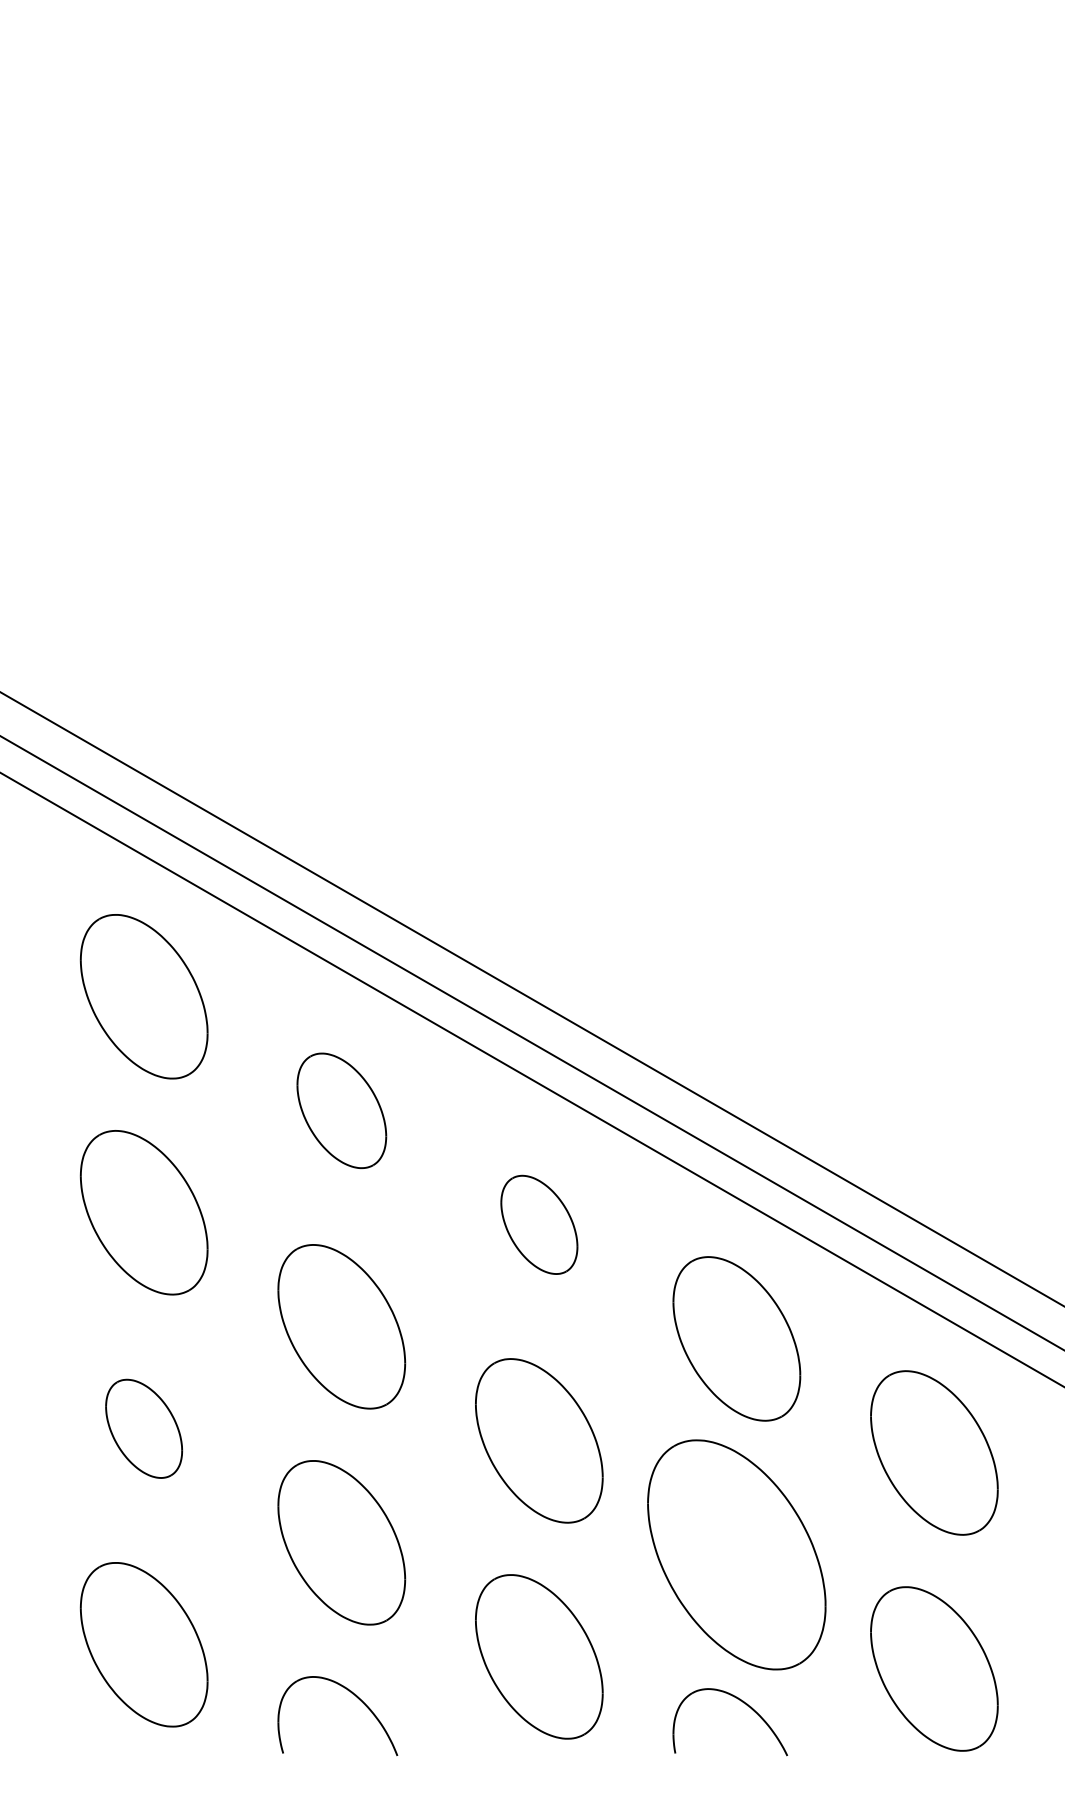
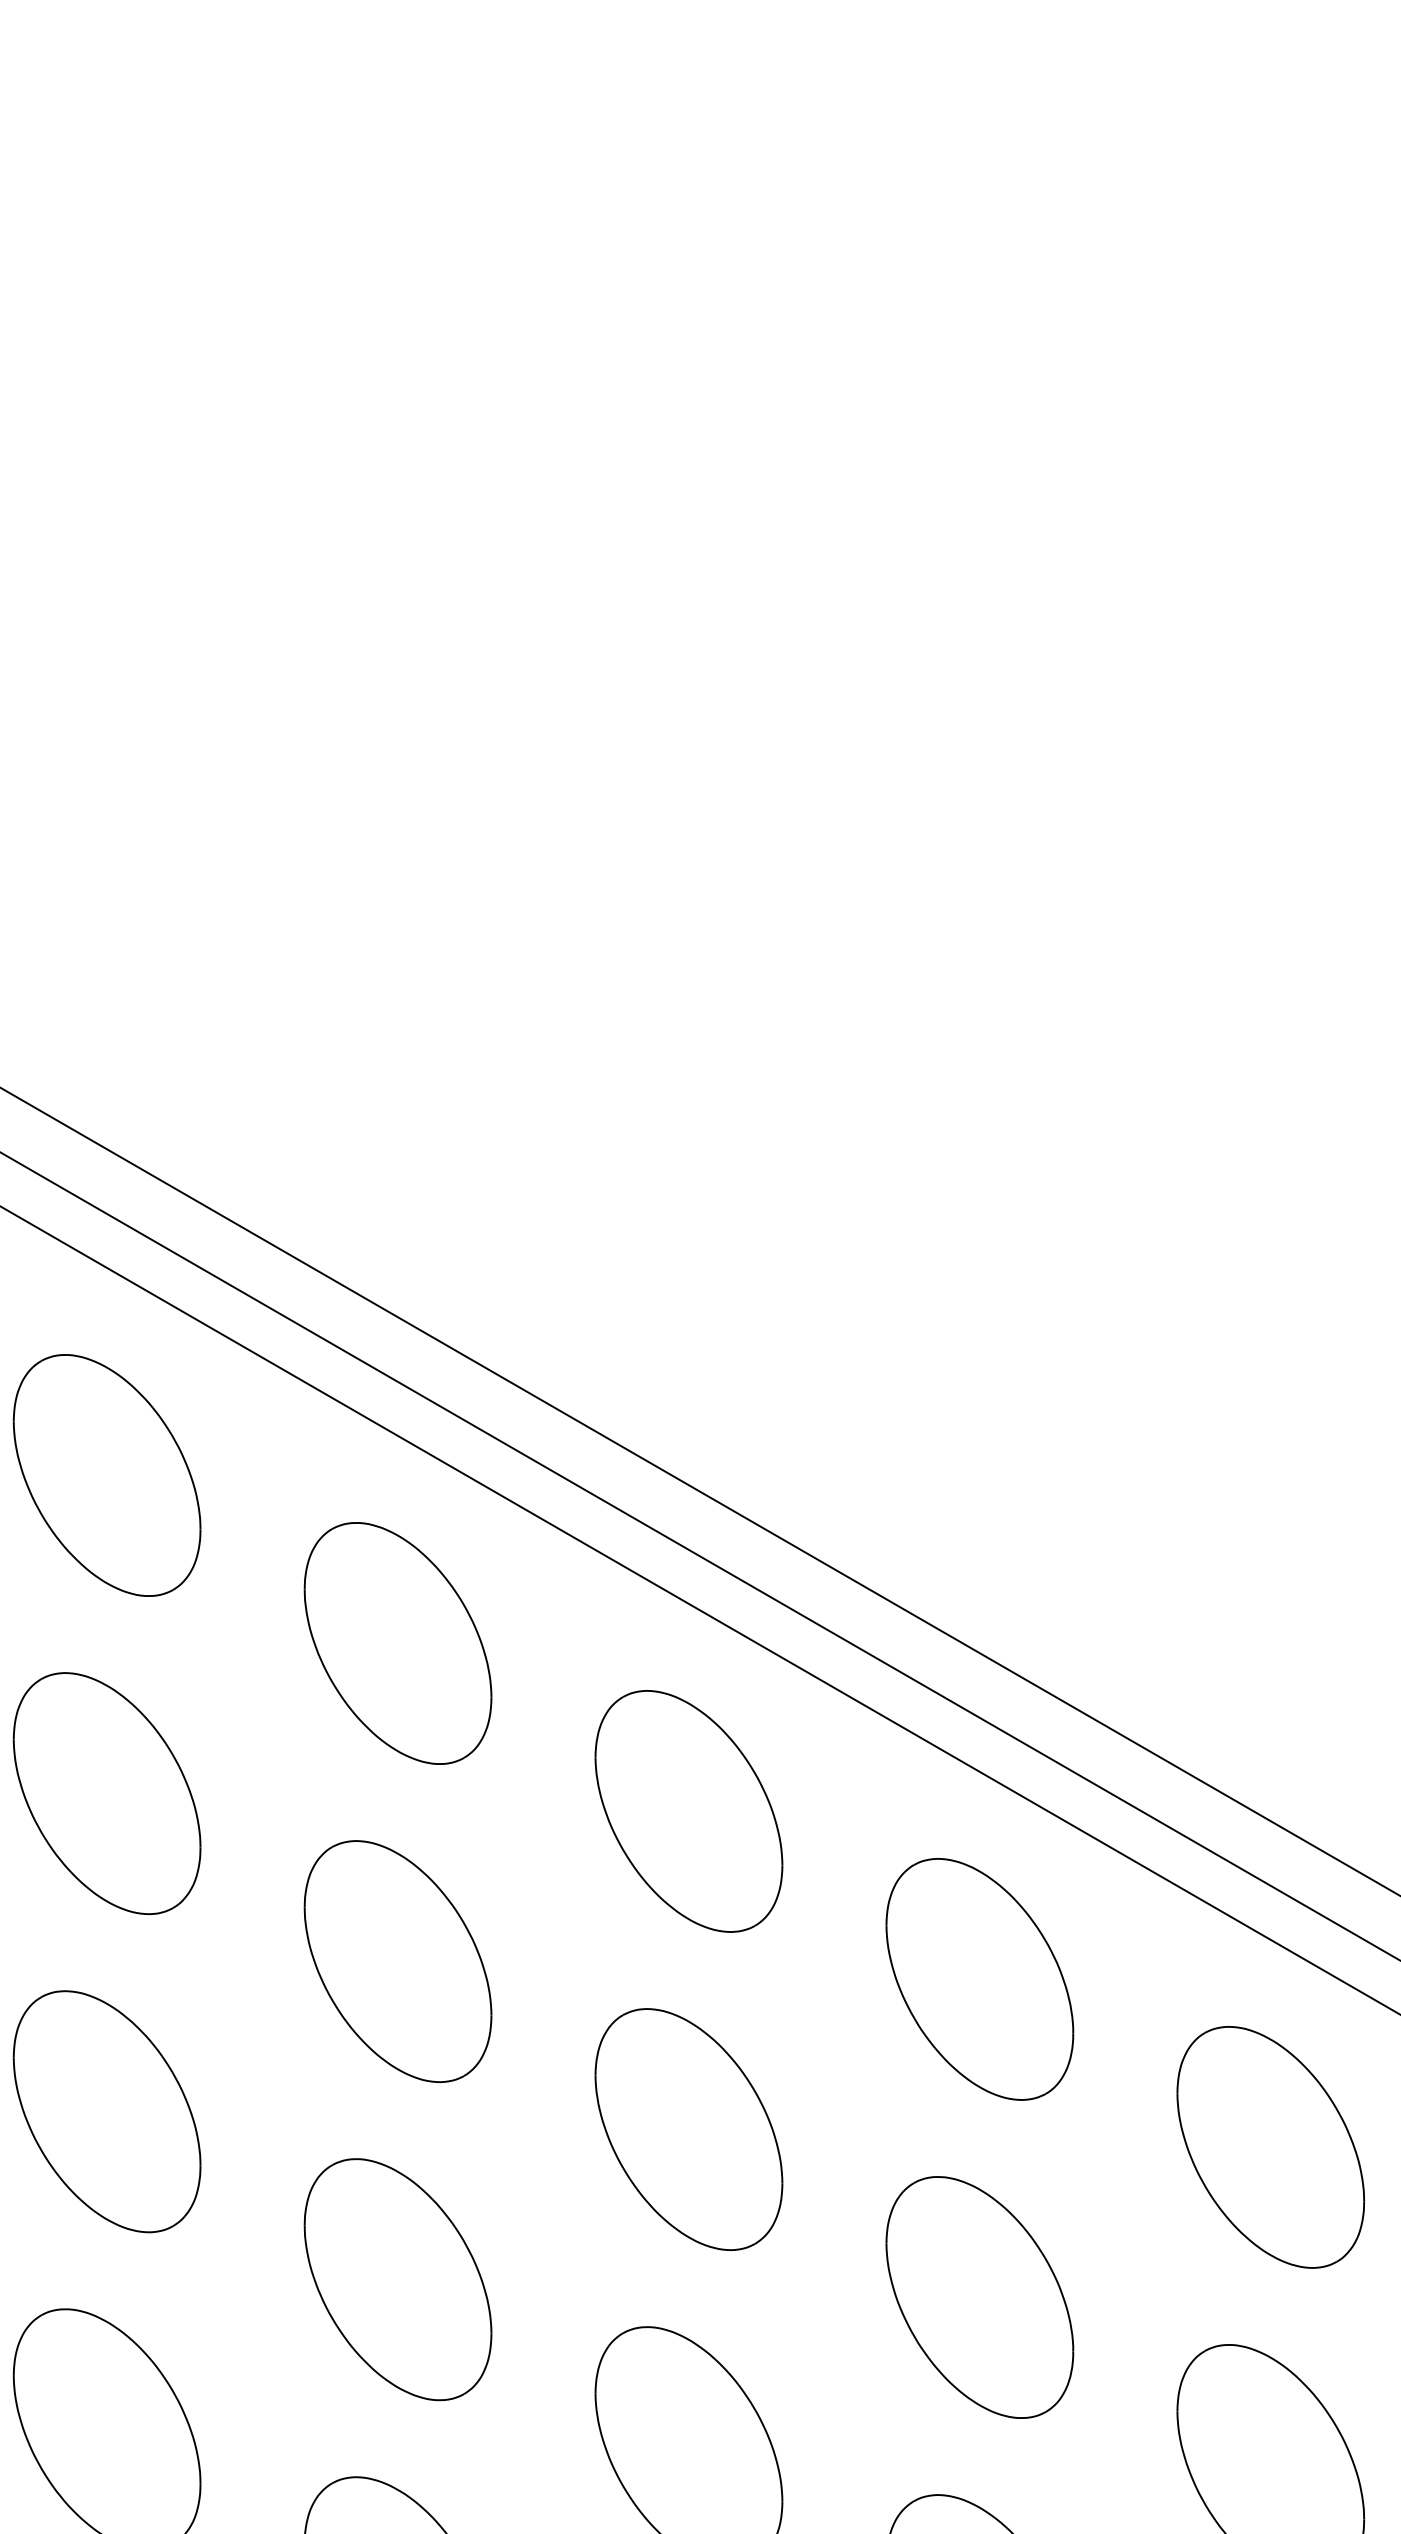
part: (341, 1110) -> (397, 1643), size x1.43
part: (539, 1224) -> (689, 1810), size x1.67
part: (143, 1428) -> (106, 2111), size x1.67
part: (736, 1554) -> (979, 2296), size x0.71

